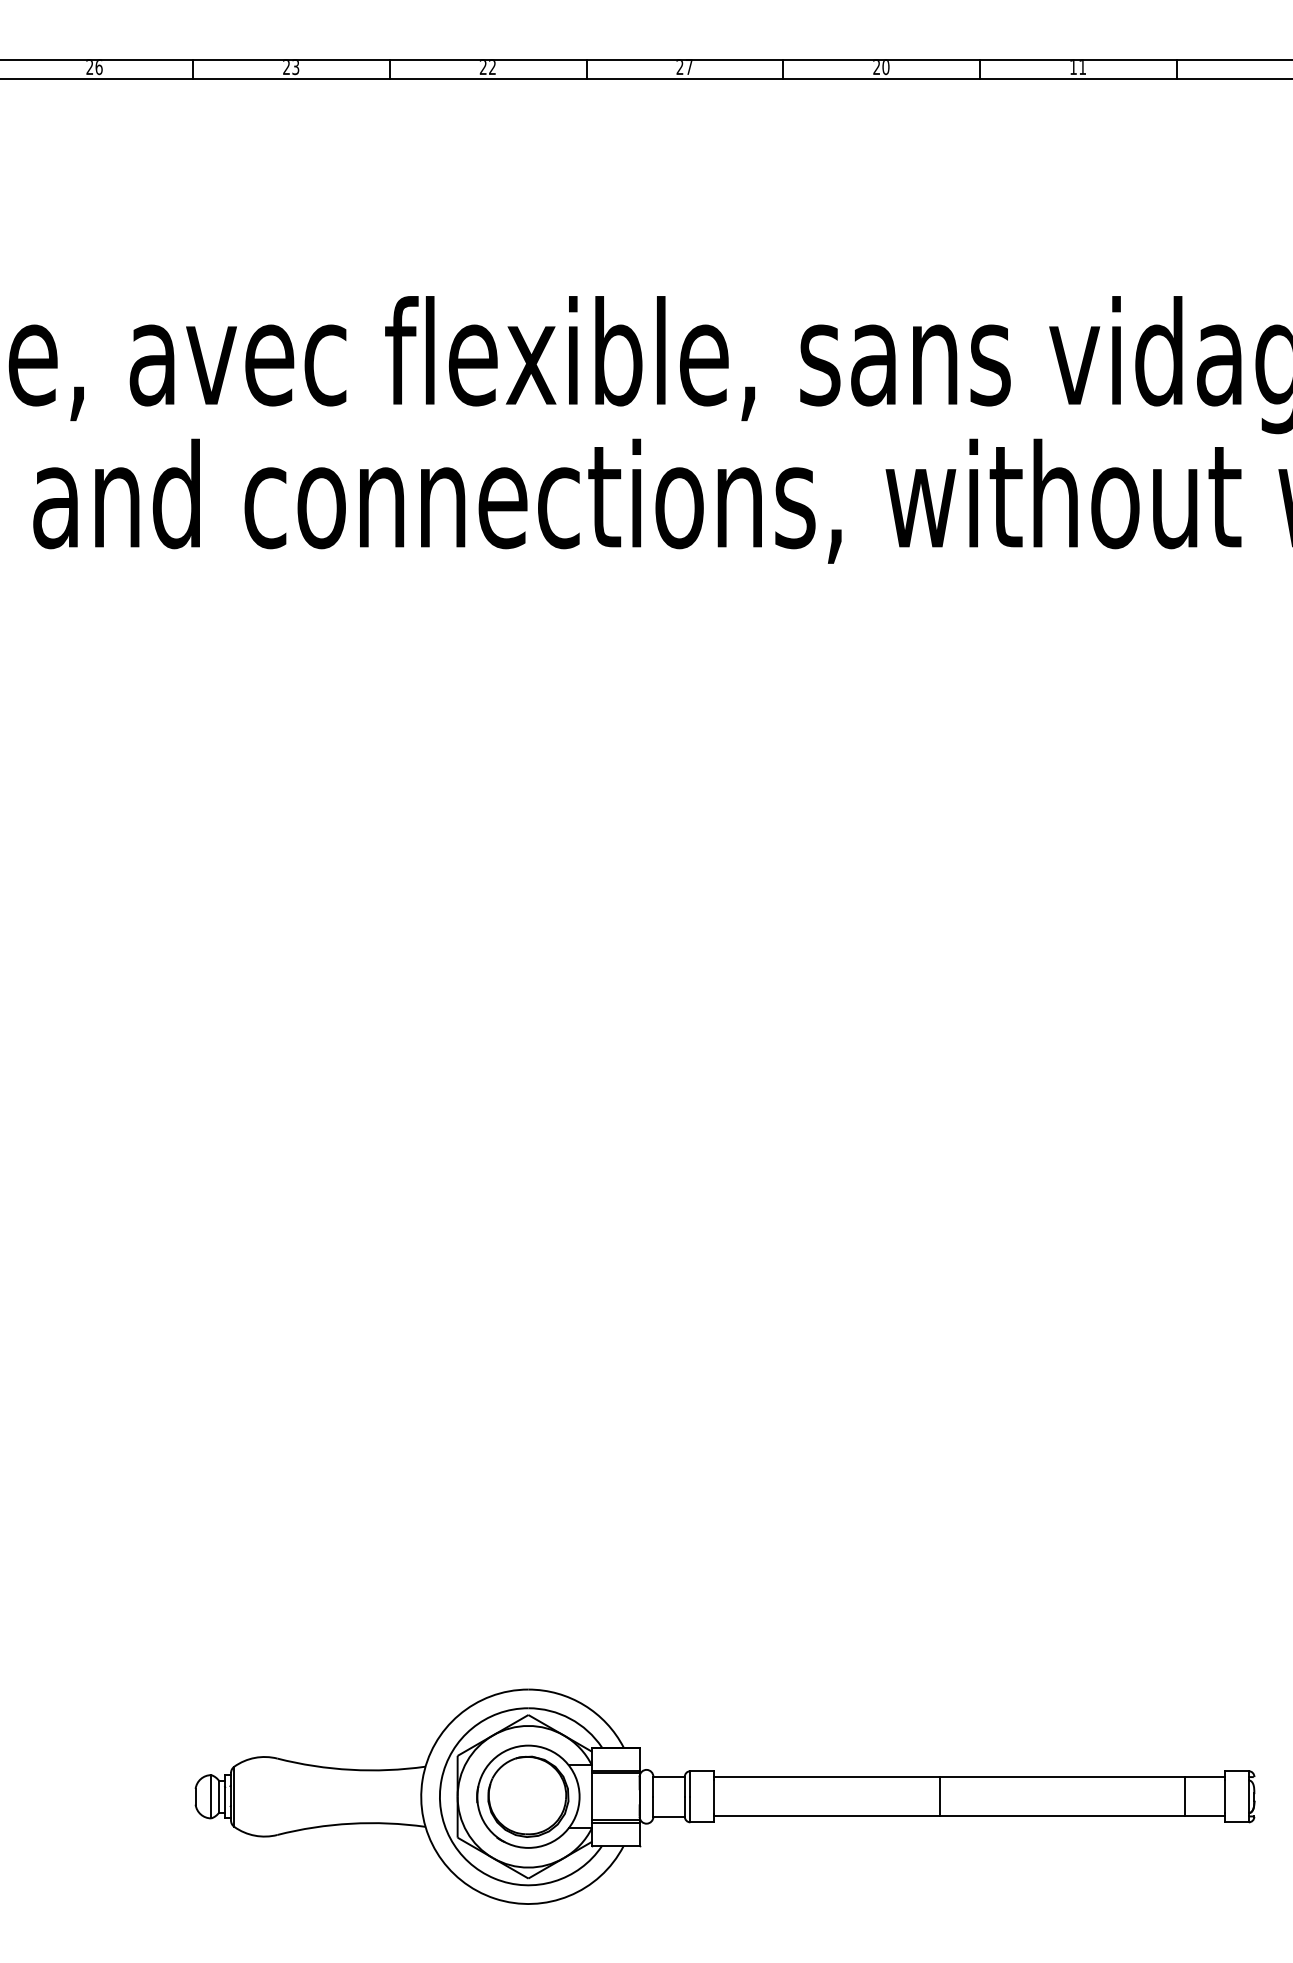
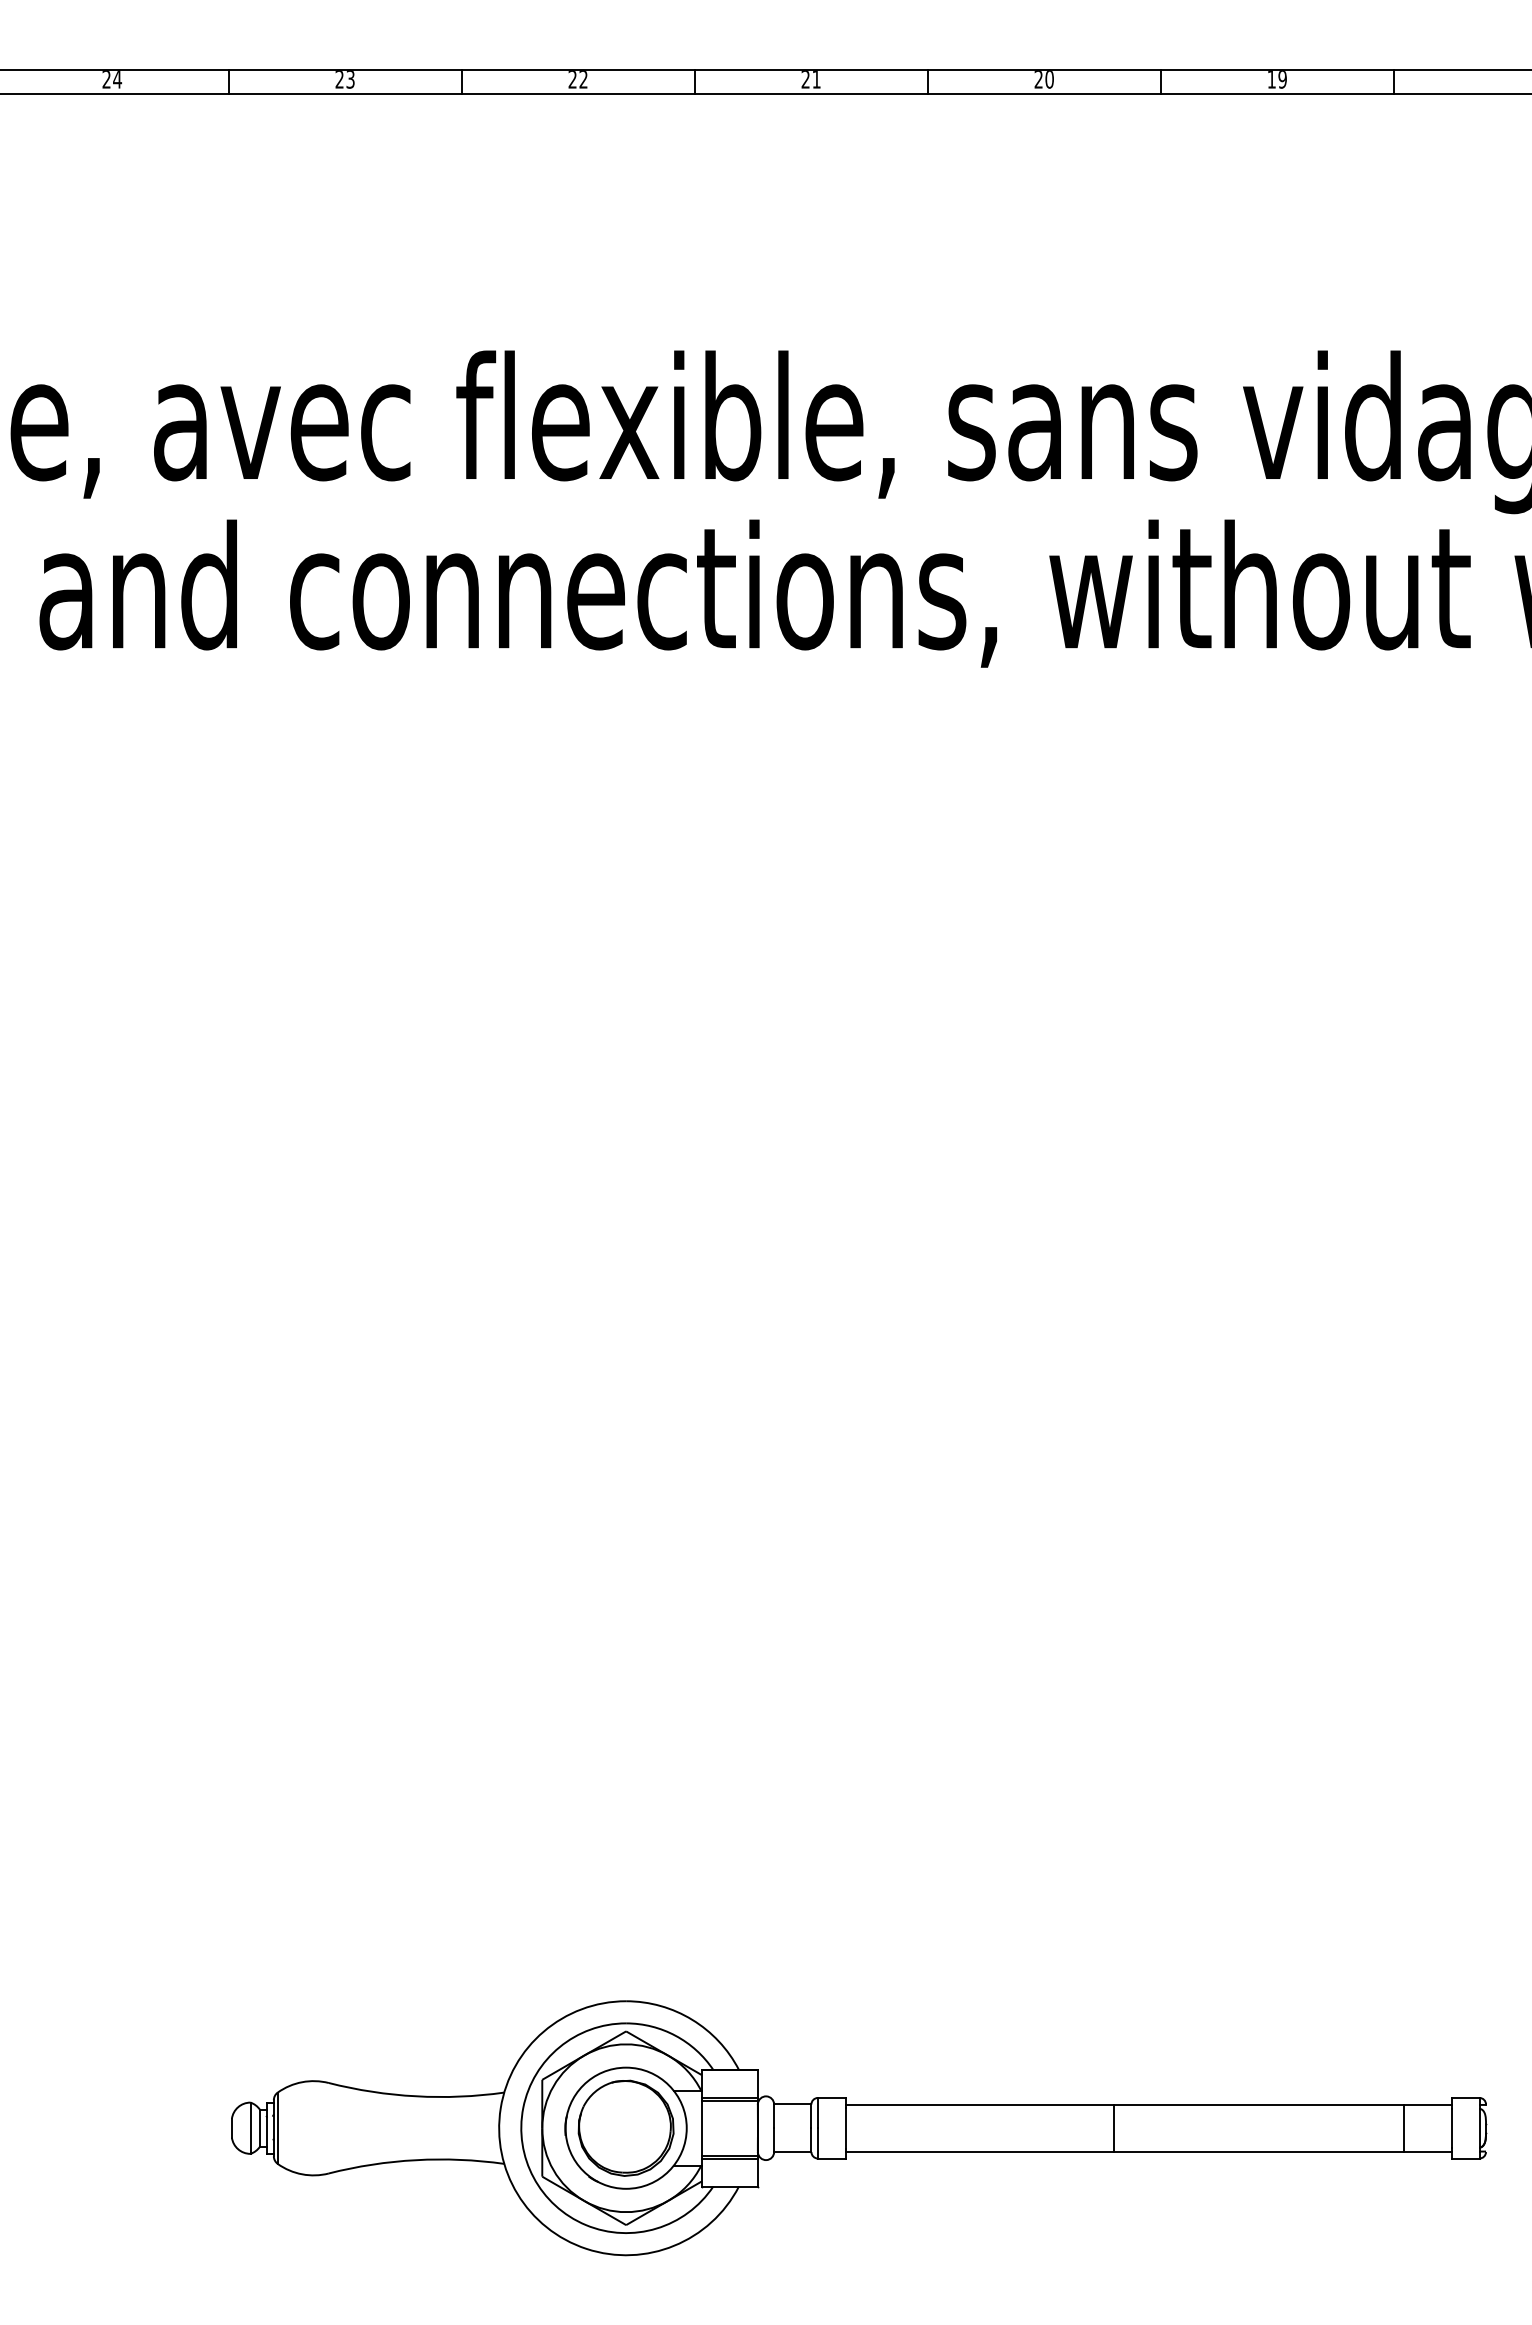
text: (99, 67) -> (117, 79), 26 -> 24
text: (689, 67) -> (816, 79), 27 -> 21
text: (1082, 67) -> (1282, 79), 11 -> 19

